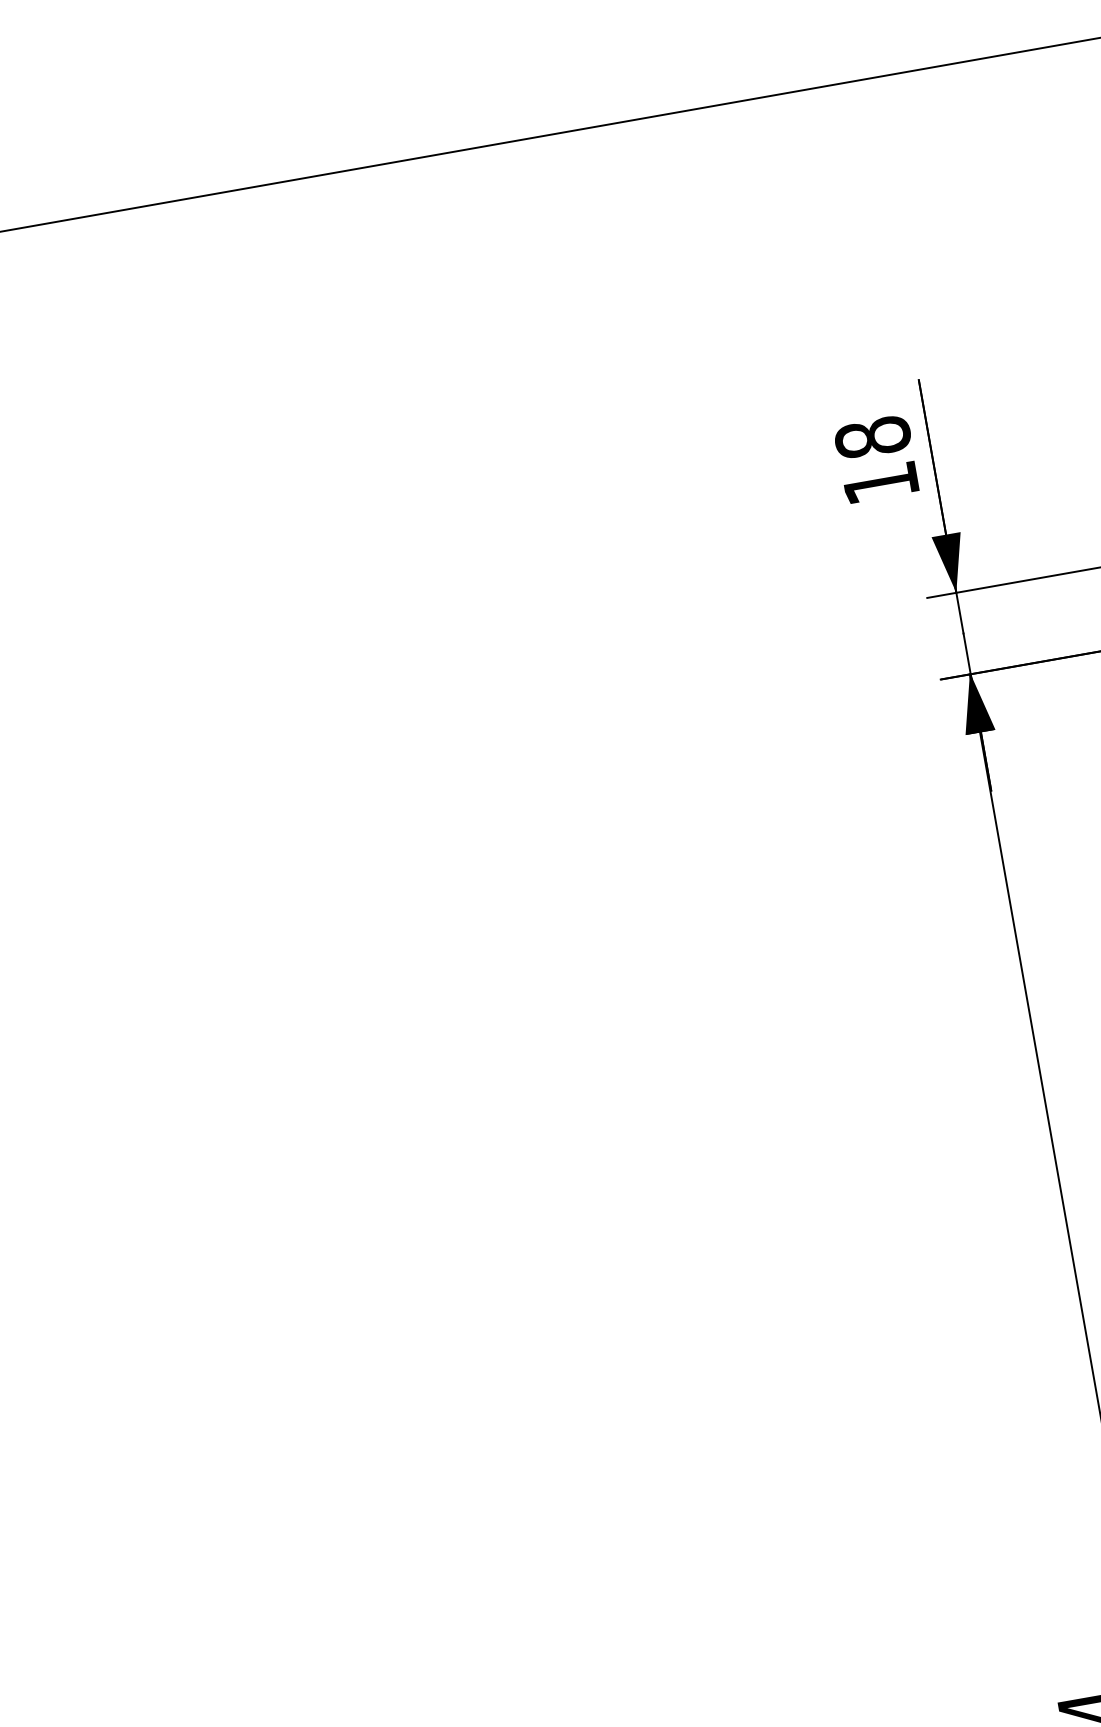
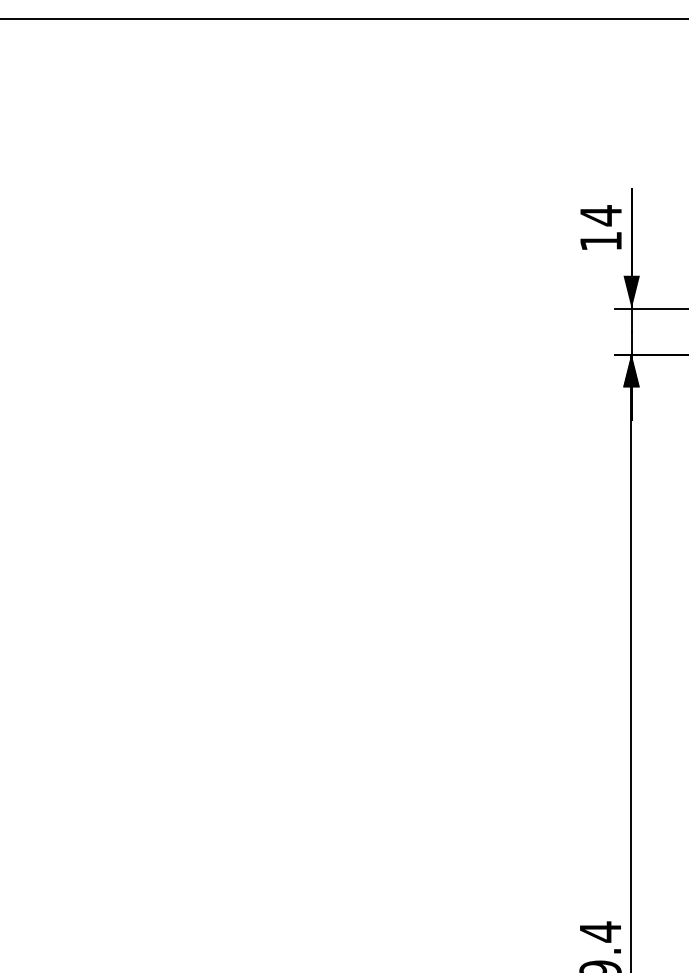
text: (871, 437) -> (600, 215), 18 -> 14

